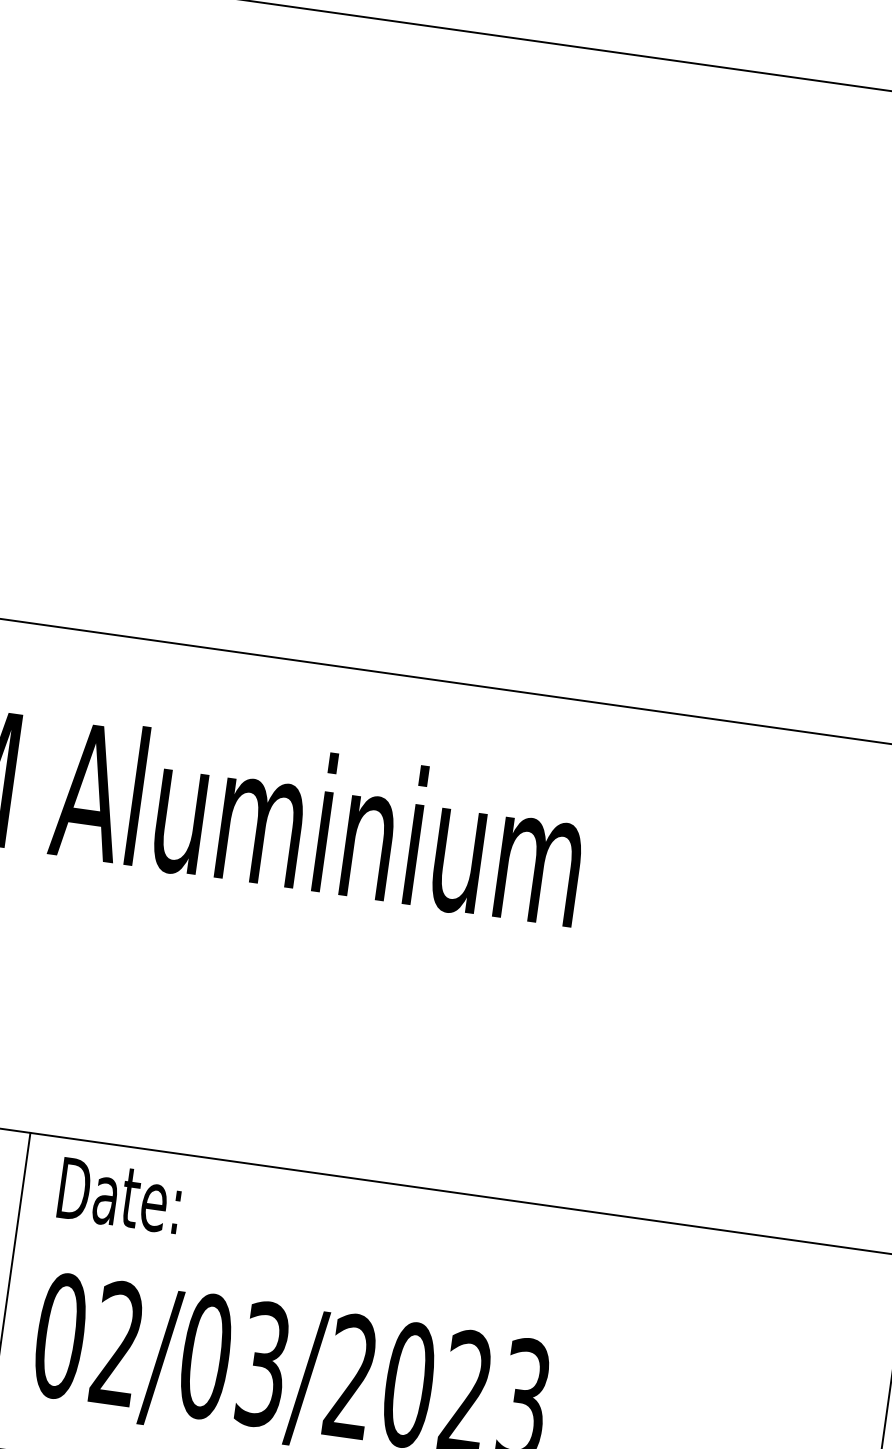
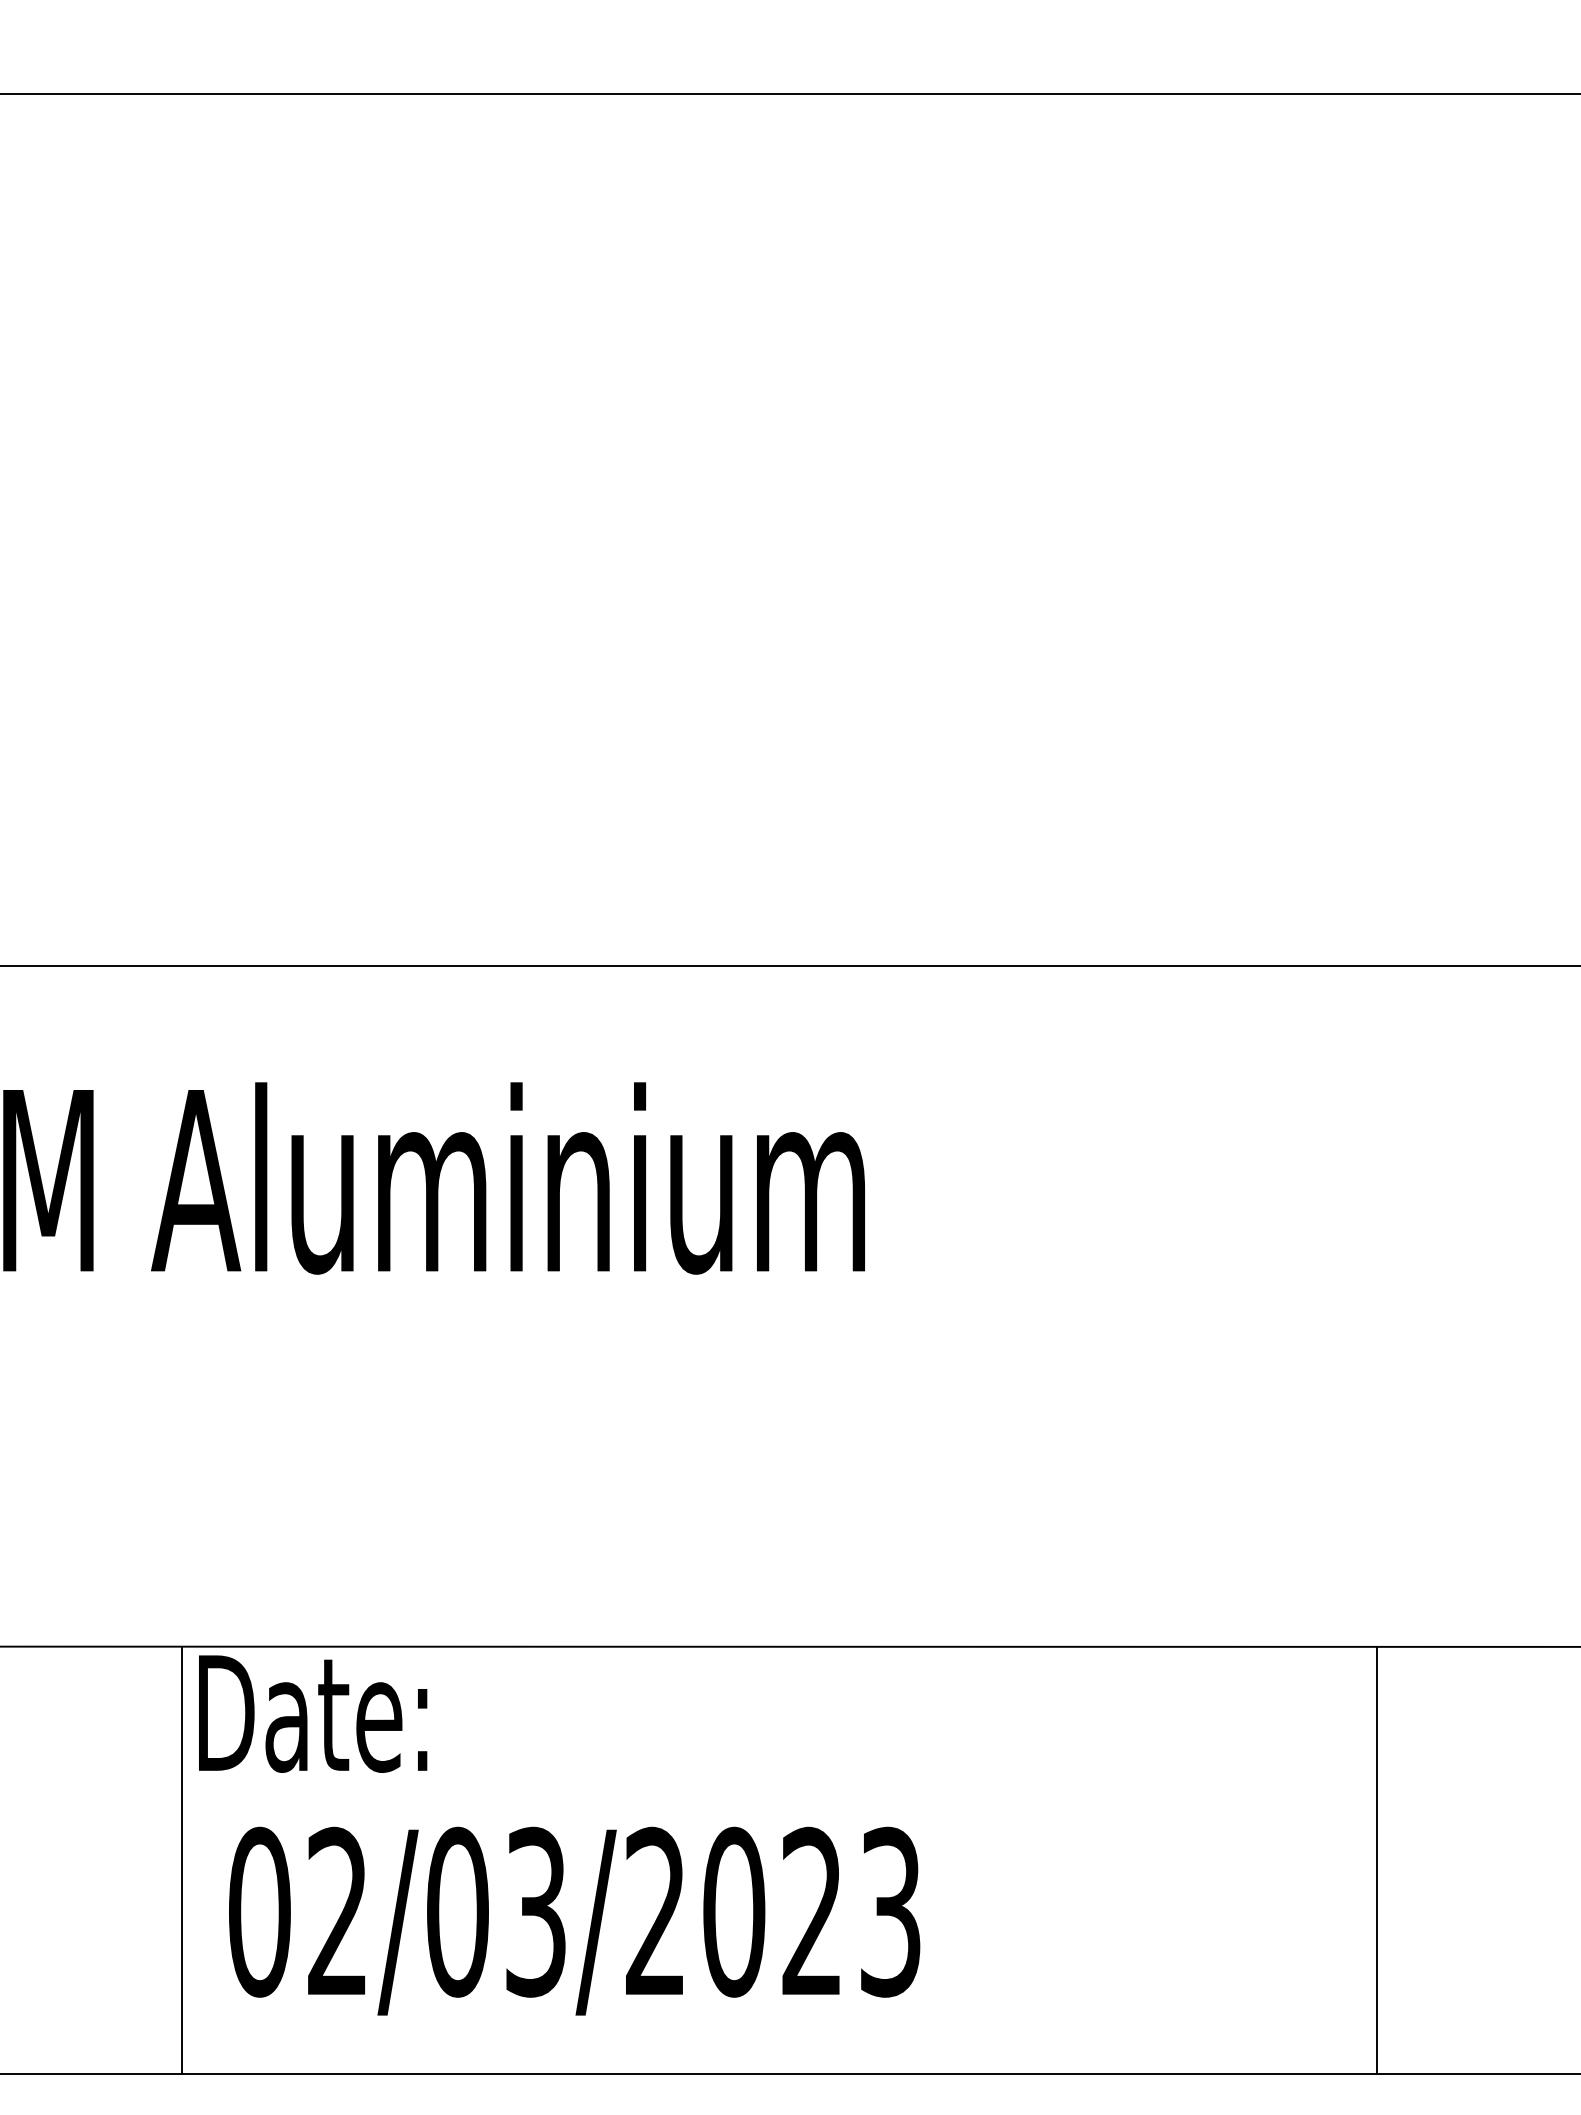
part: (119, 1196) -> (312, 1714), size x1.4

